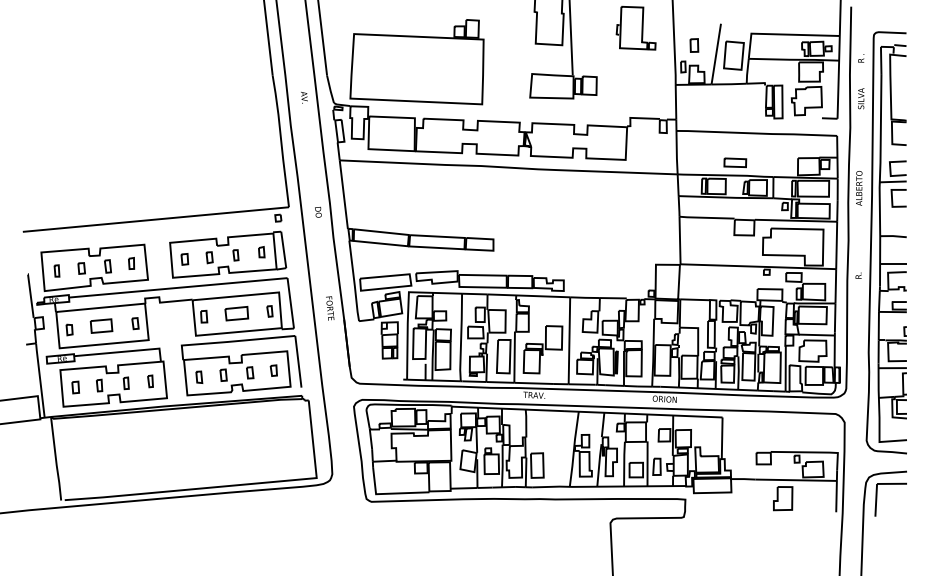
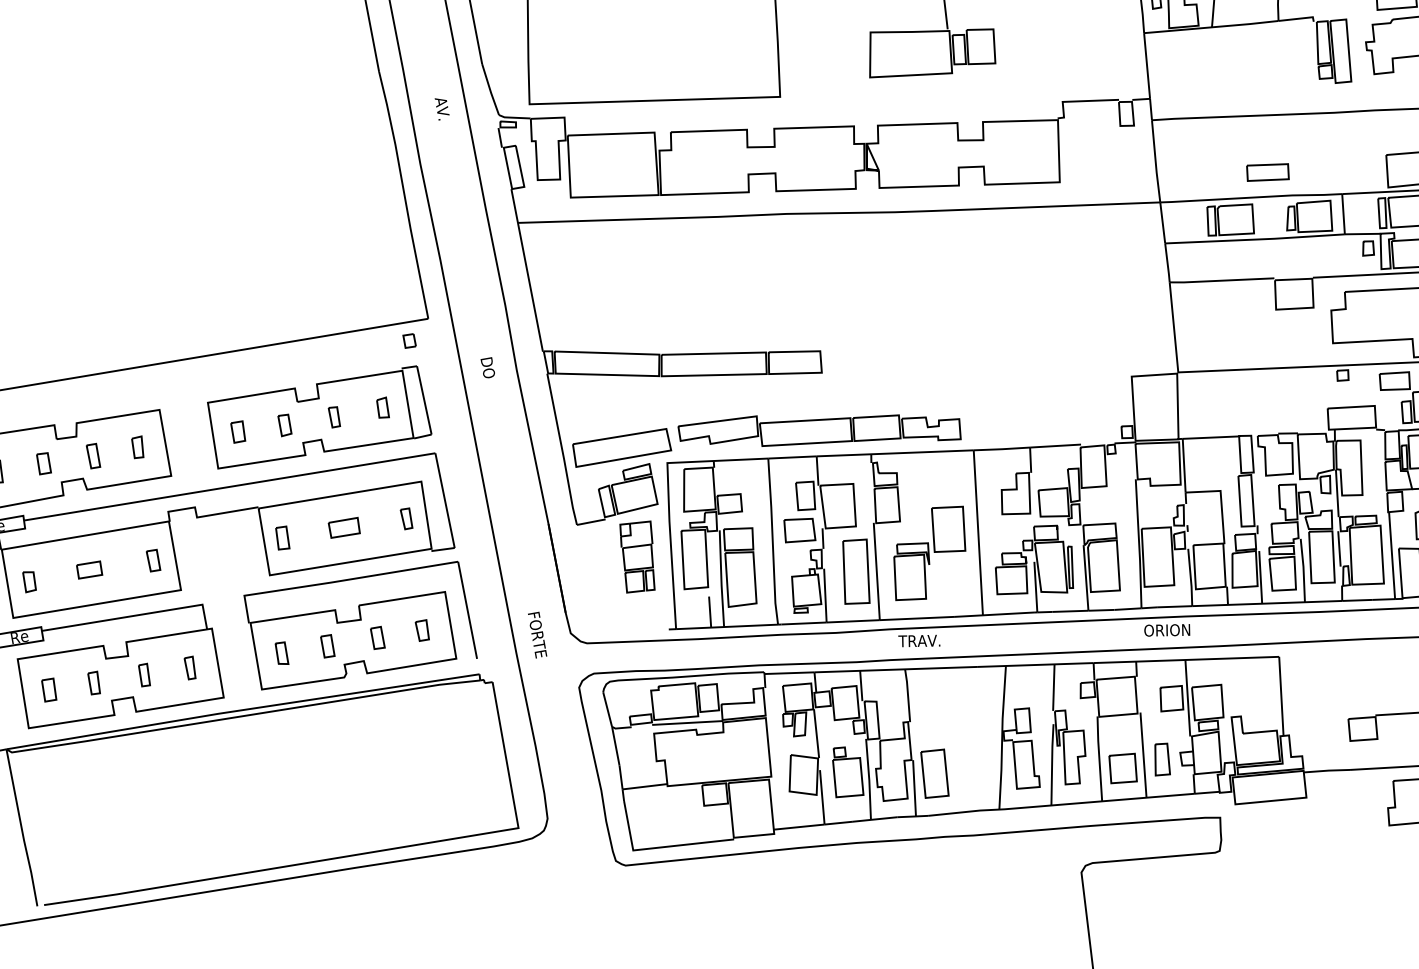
text: (318, 211) -> (487, 366), moved
text: (330, 308) -> (538, 635), moved
part: (236, 313) -> (343, 527), size x0.7
part: (101, 325) -> (89, 568), size x0.6

